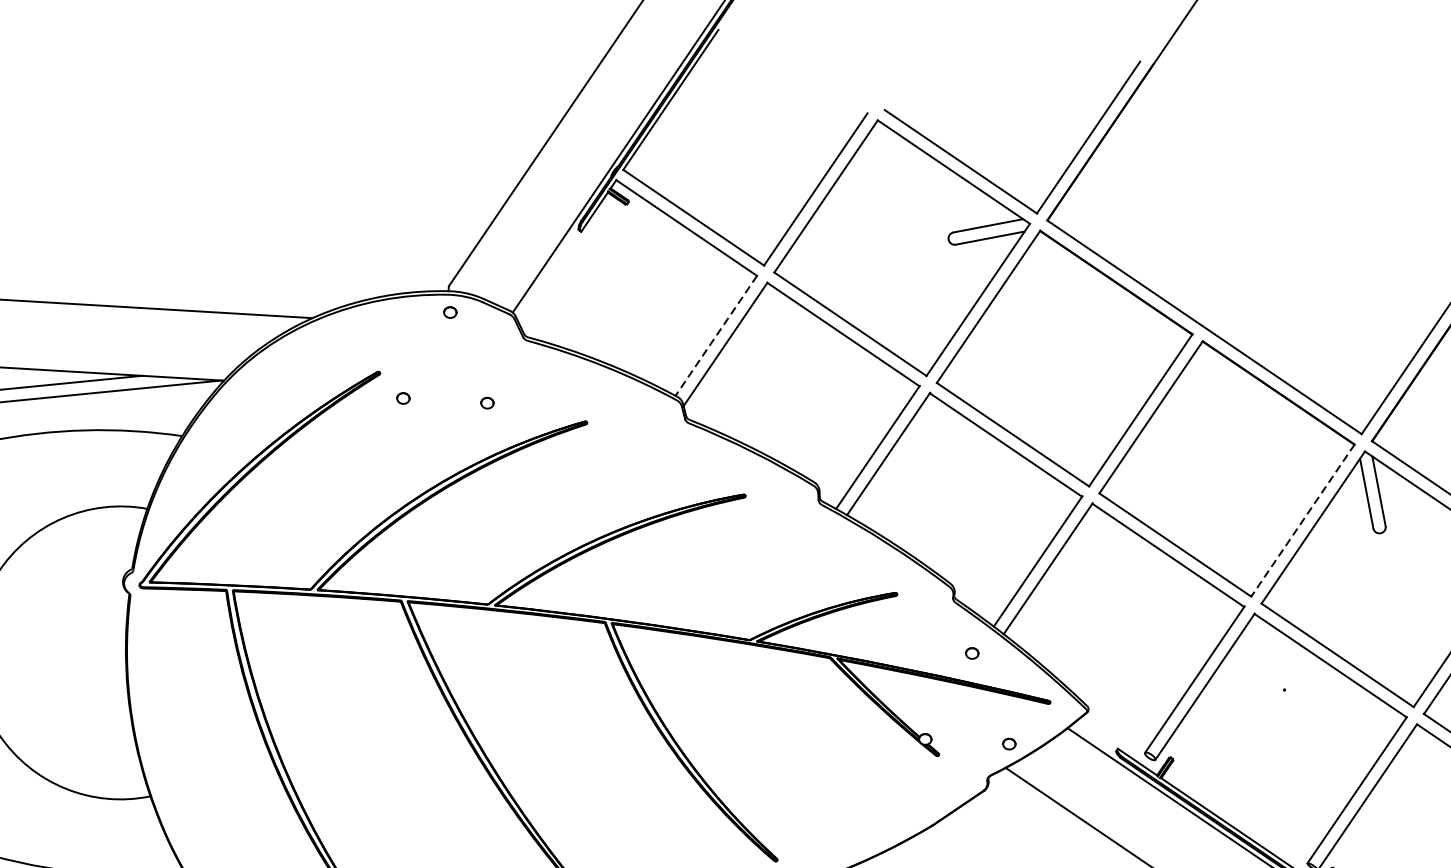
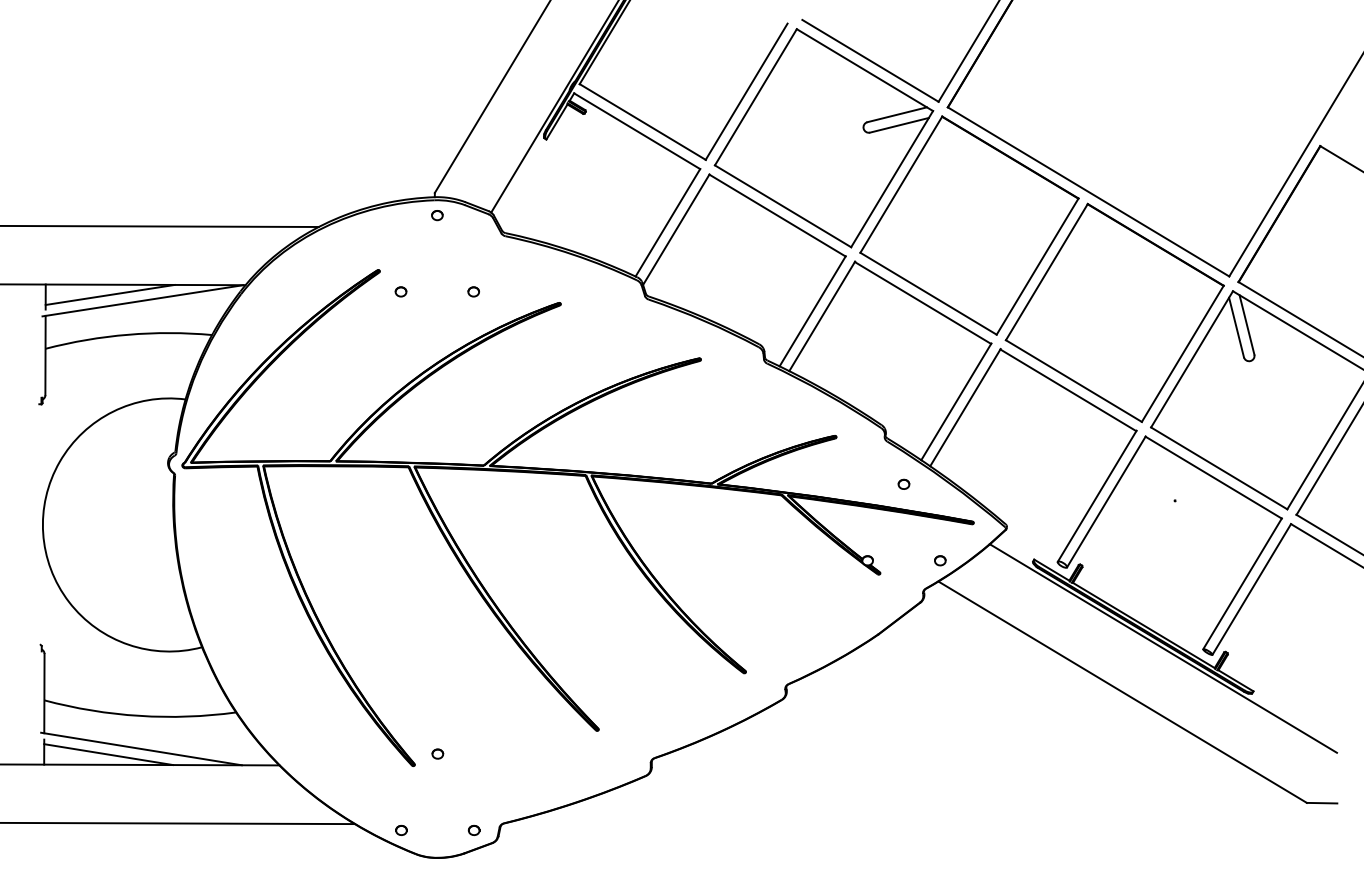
line: (715, 335) -> (667, 222), dashed -> solid
line: (1302, 520) -> (1182, 353), dashed -> solid

